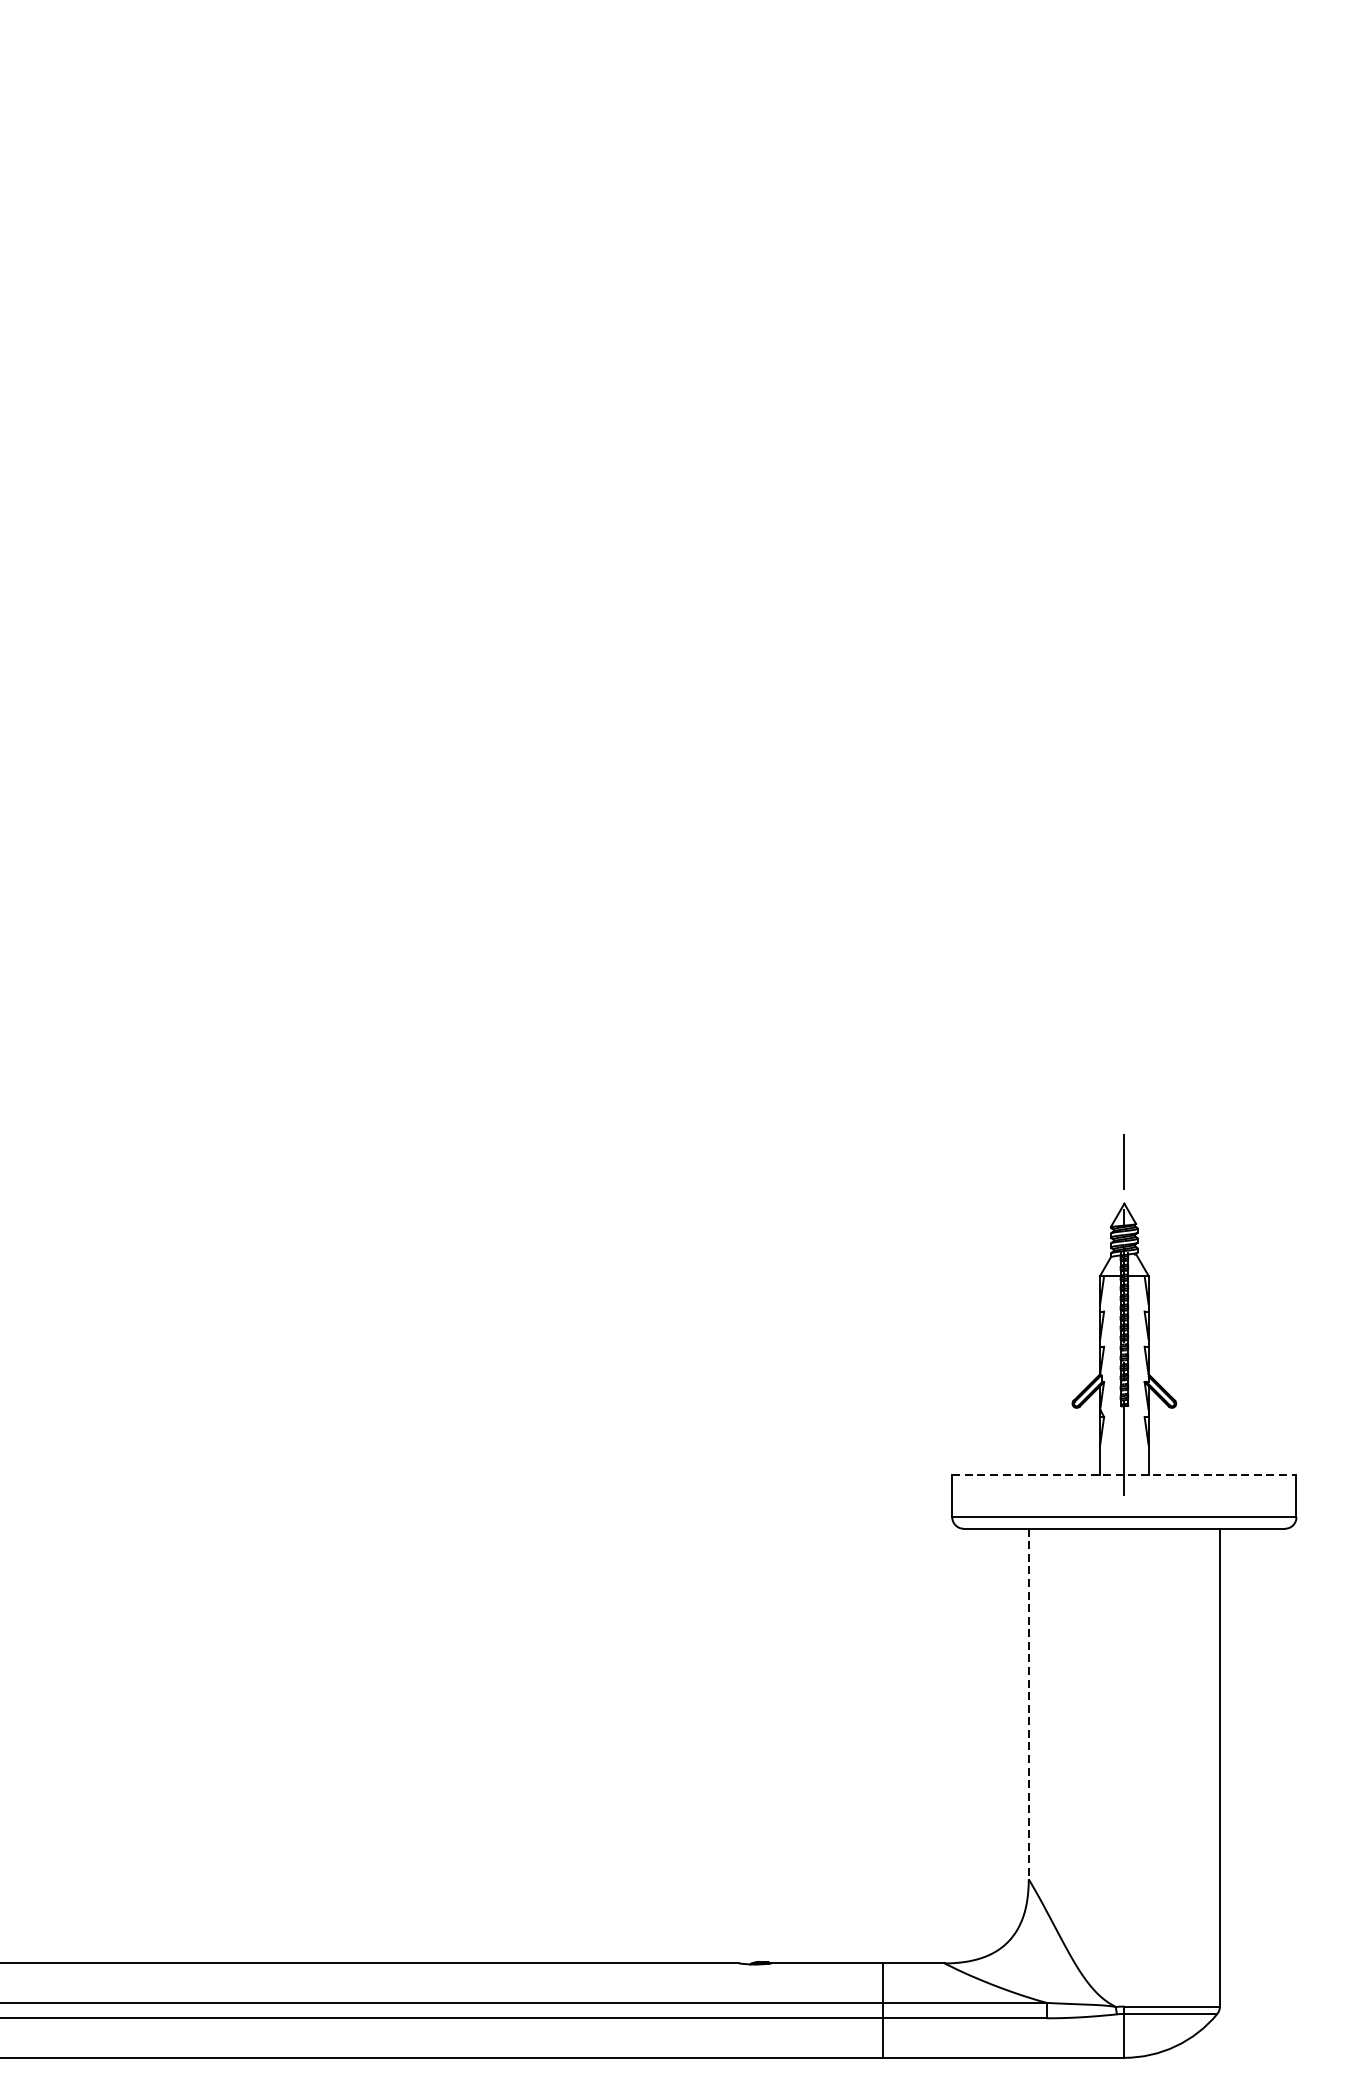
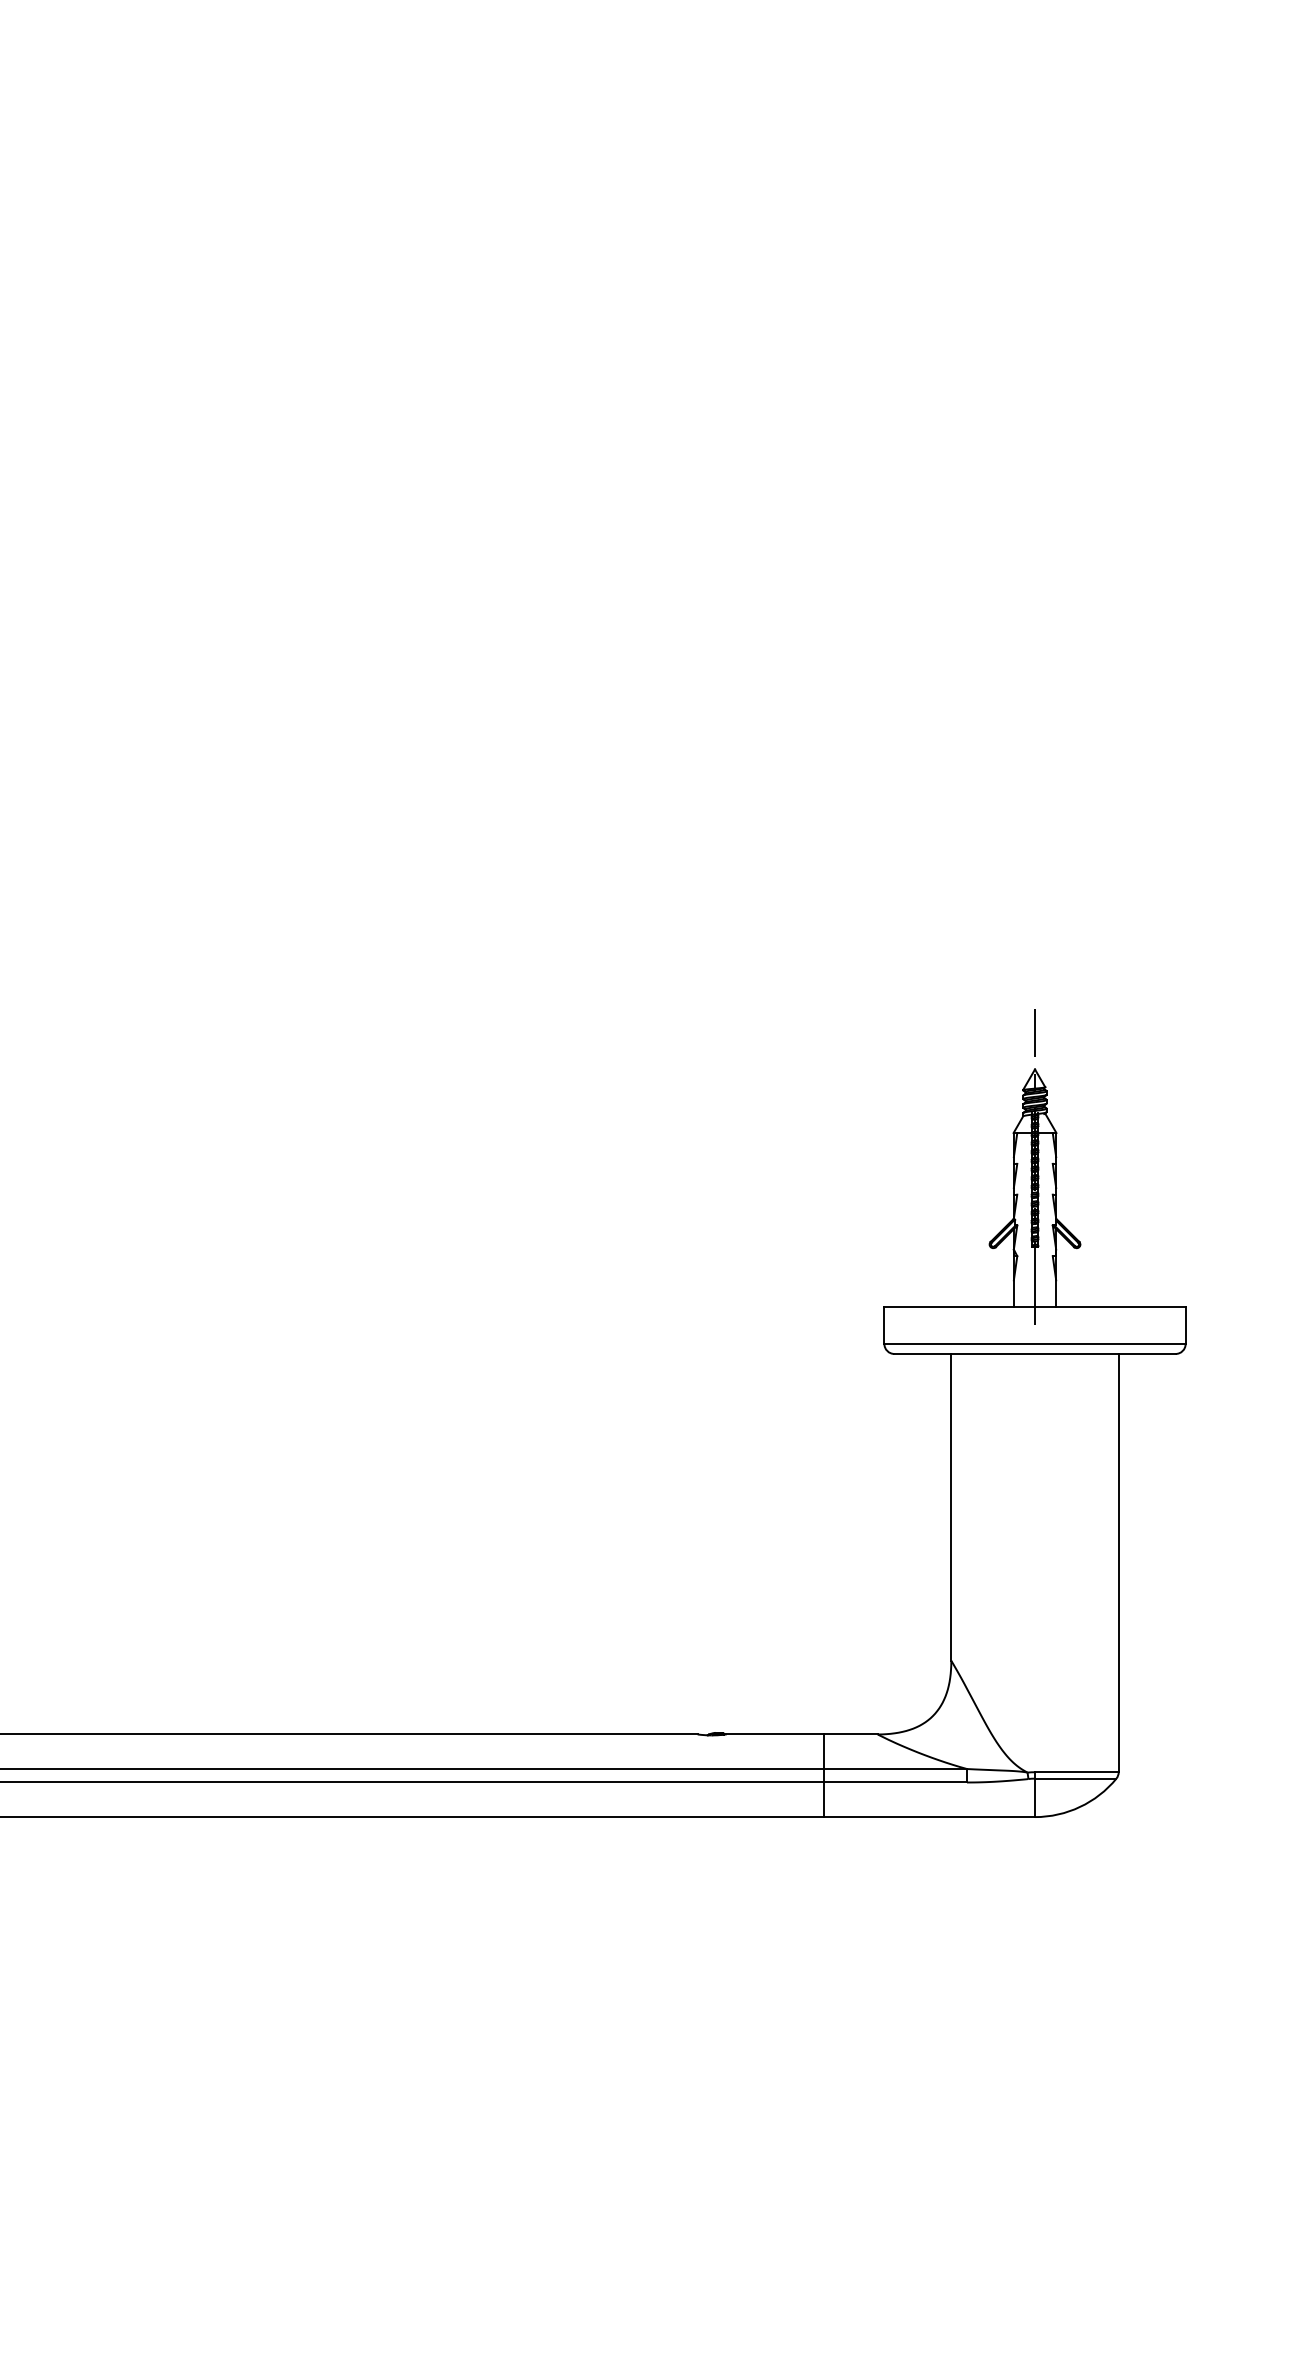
line: (1124, 1475) -> (1035, 1307), dashed -> solid
line: (1028, 1704) -> (951, 1507), dashed -> solid

